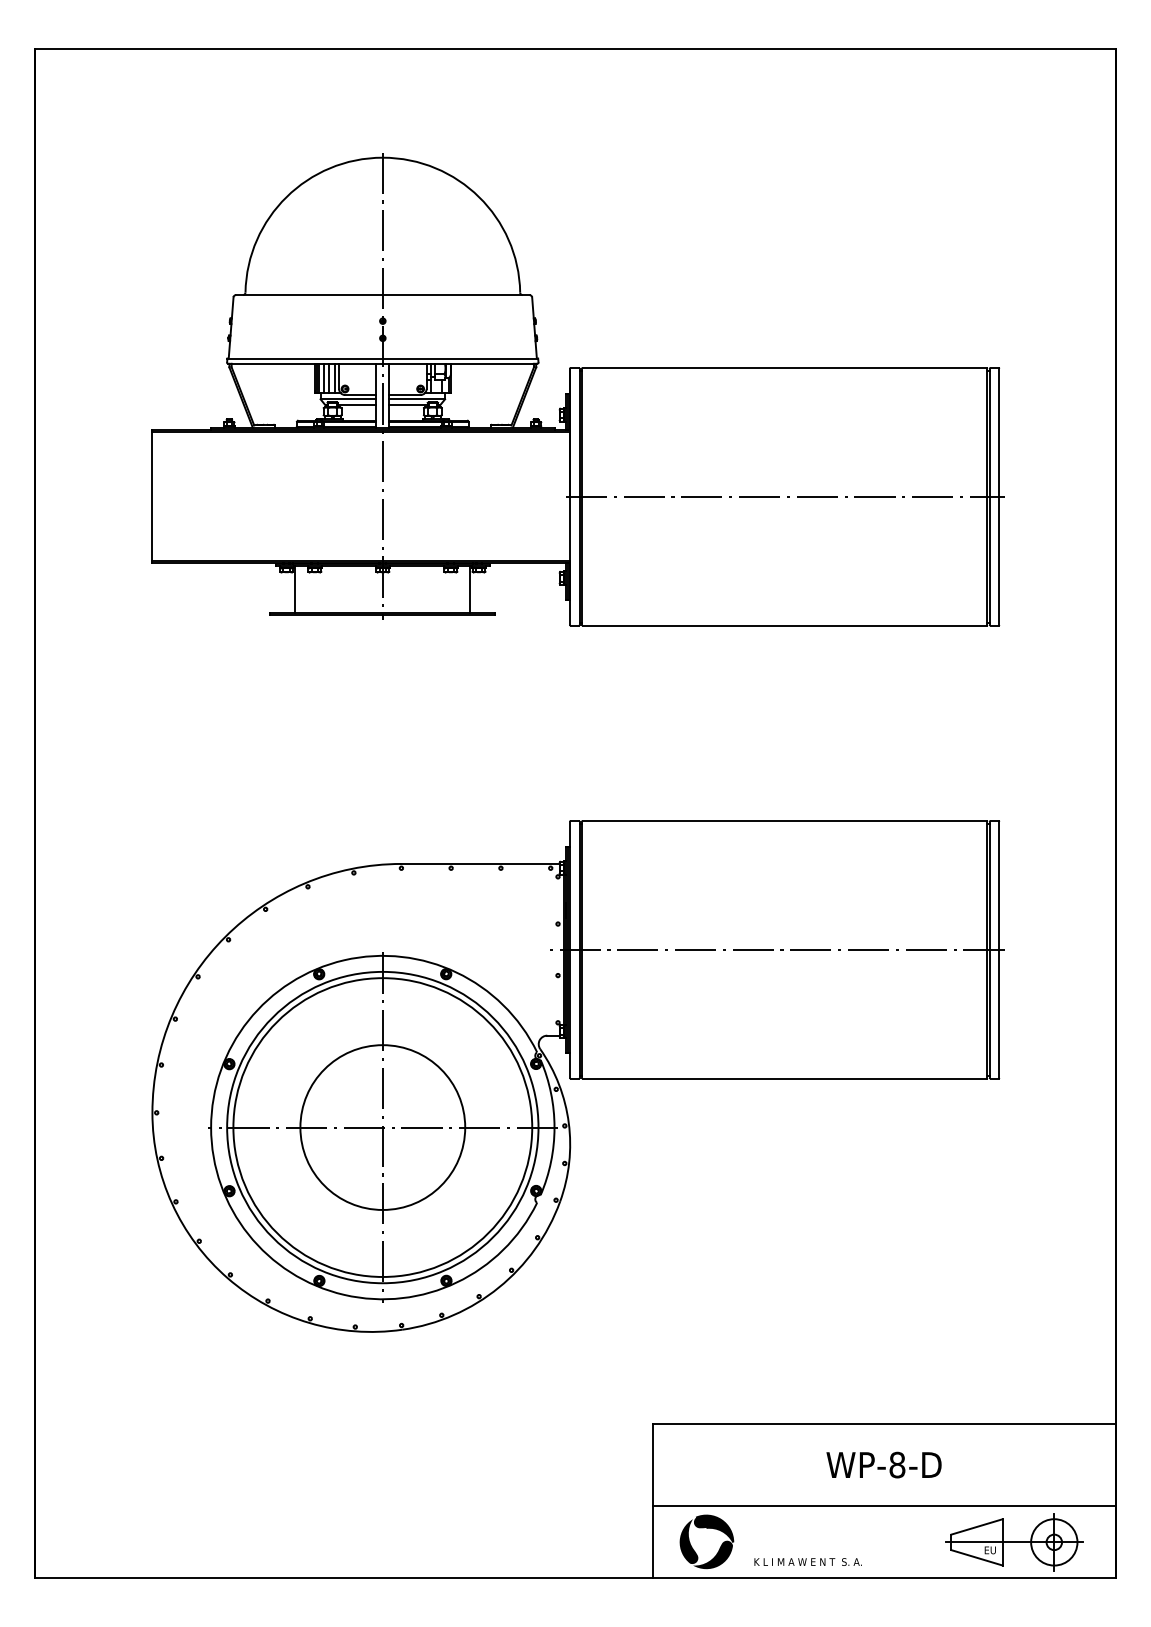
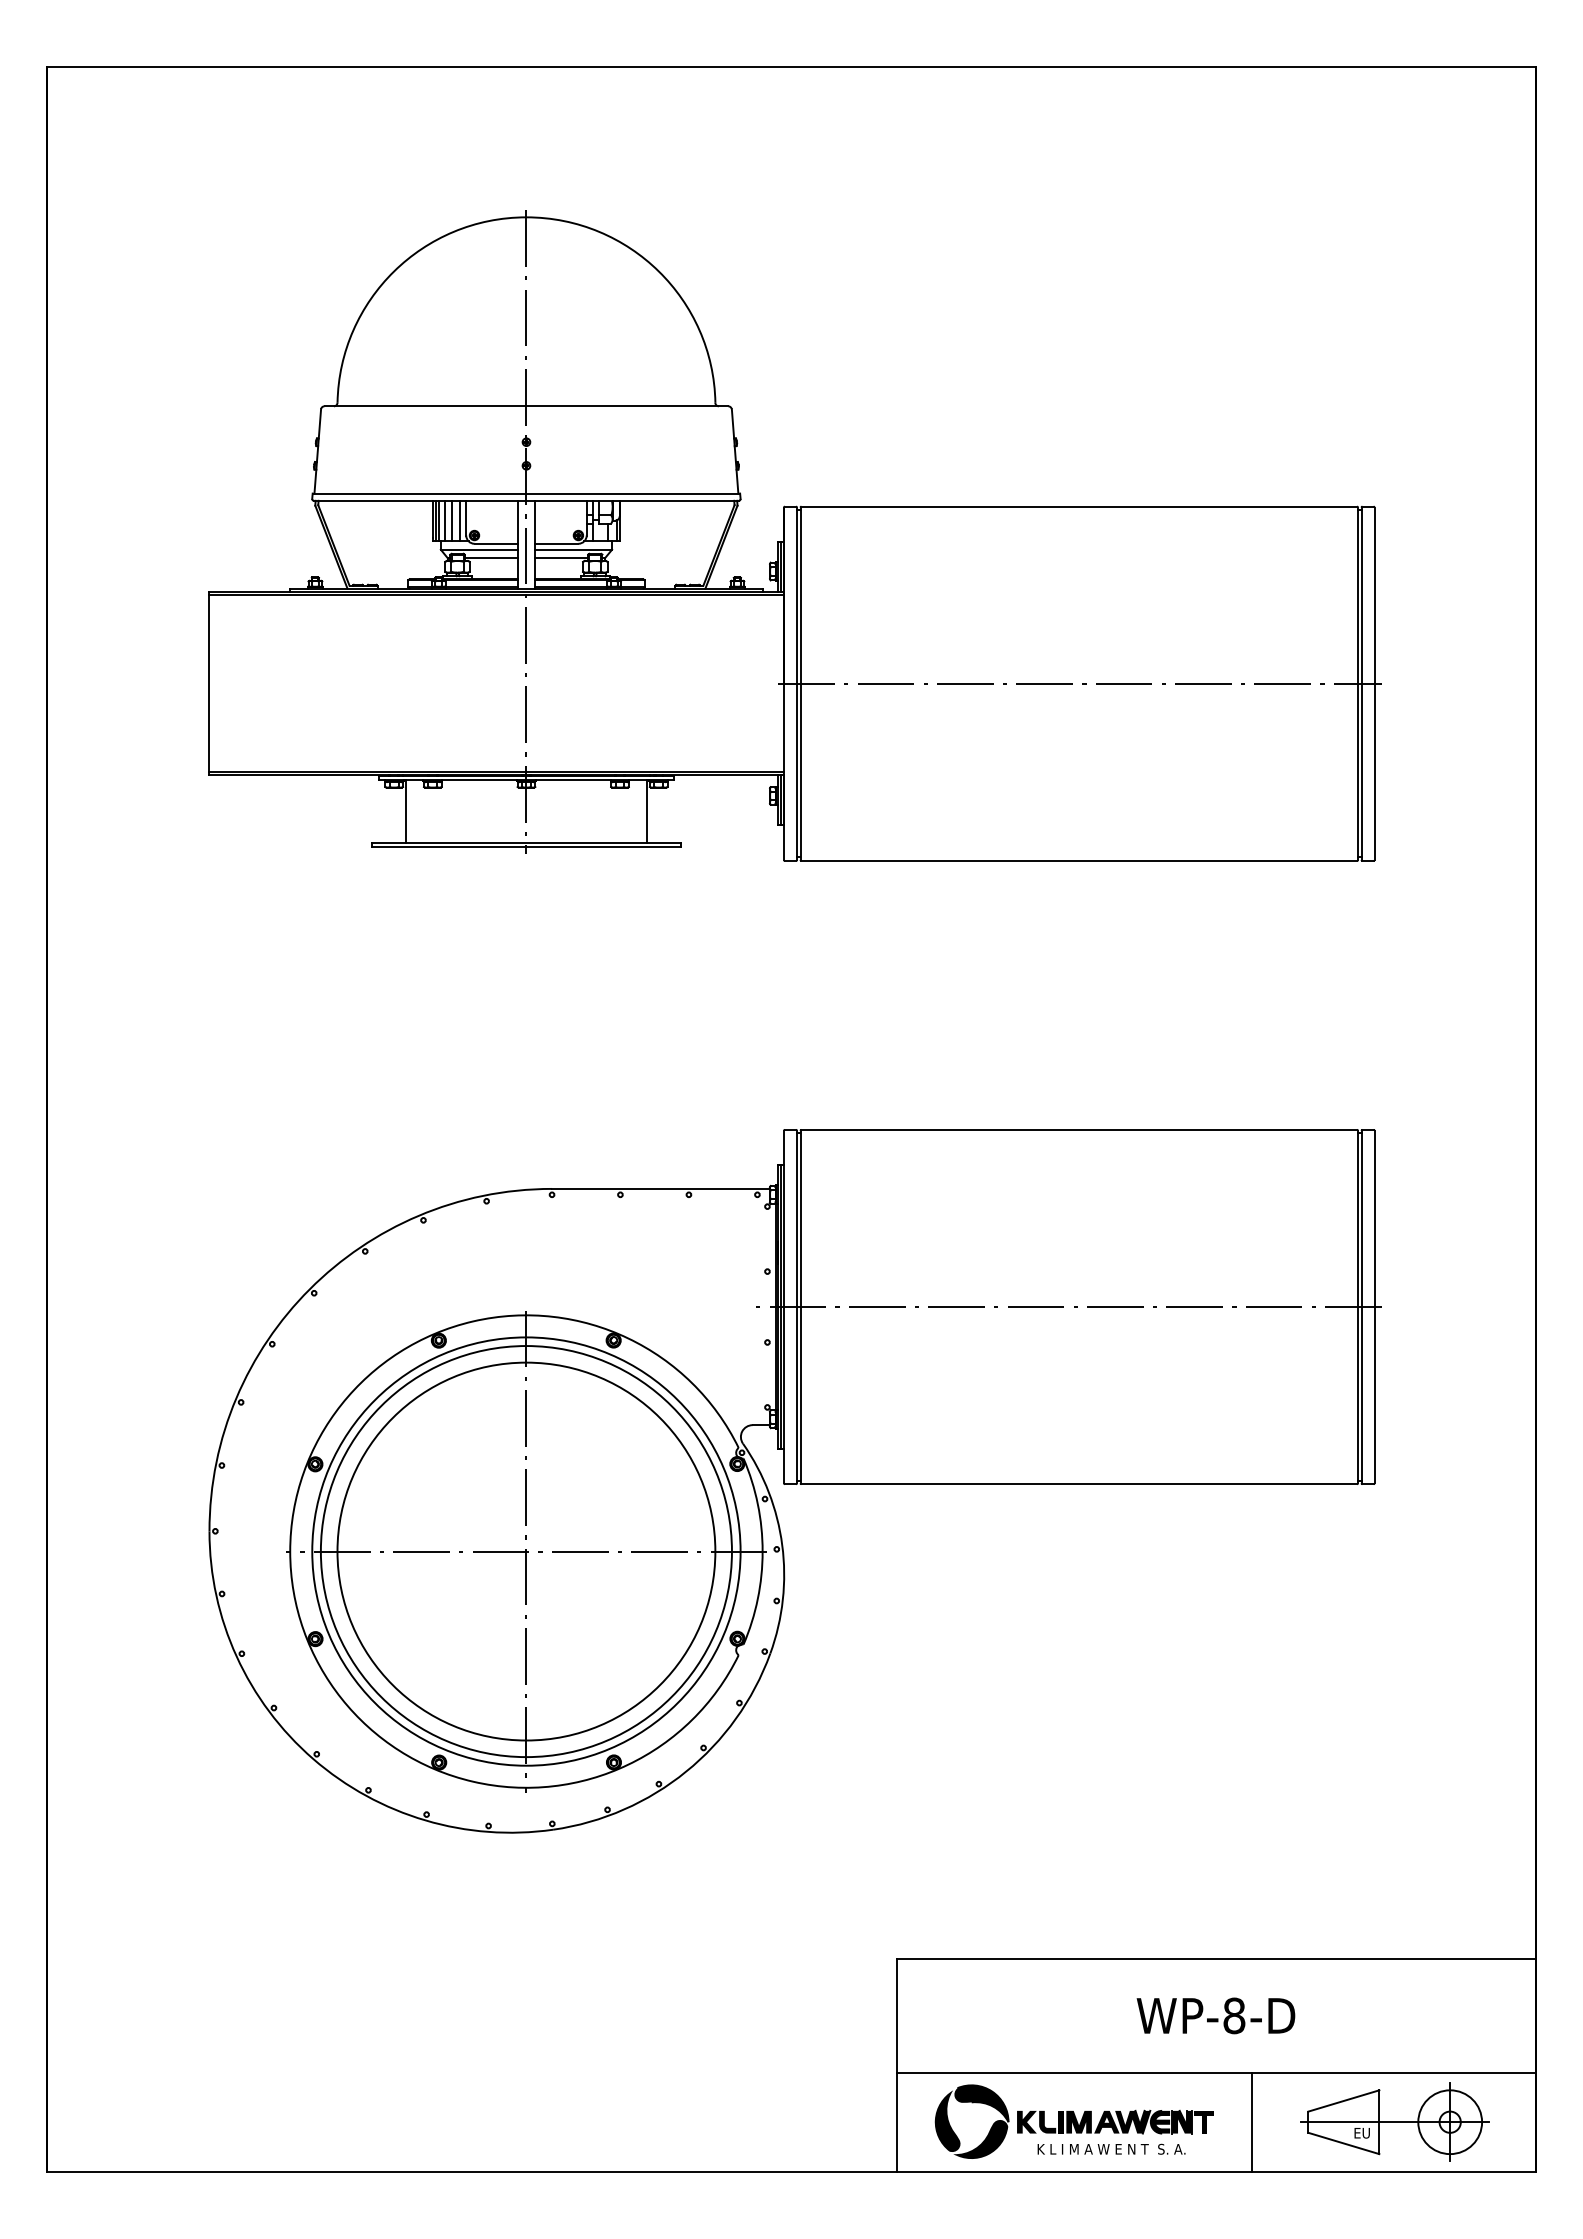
circle: (382, 1127) -> (526, 1551), size x1.67
part: (811, 1541) -> (1115, 2121), added
line: (909, 1541) -> (1251, 2121), added

